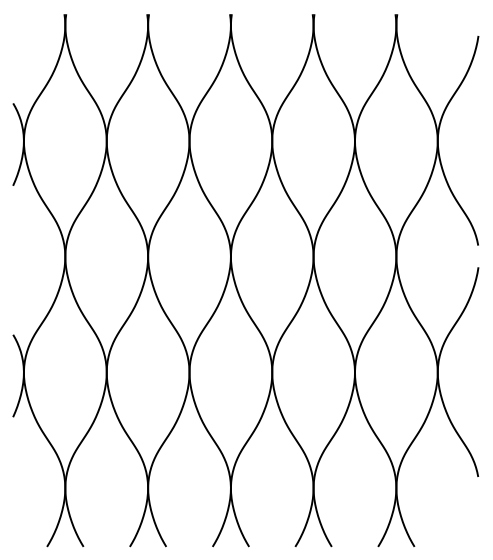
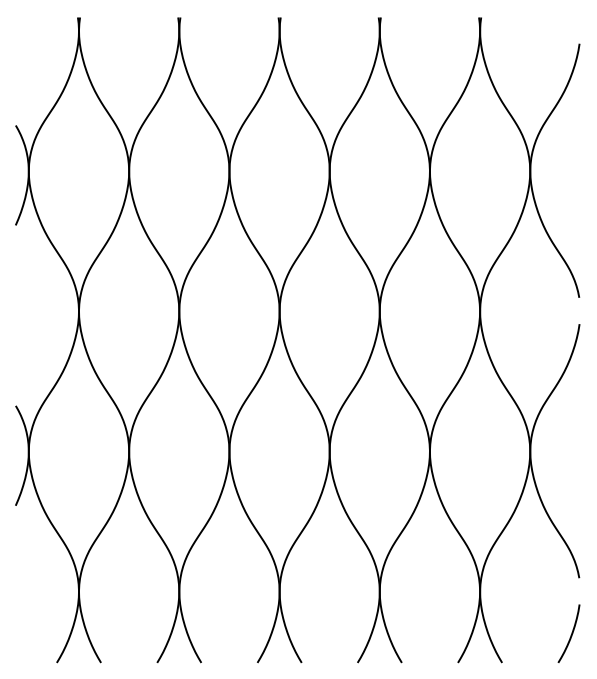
curve: (471, 522) -> (571, 633), added

